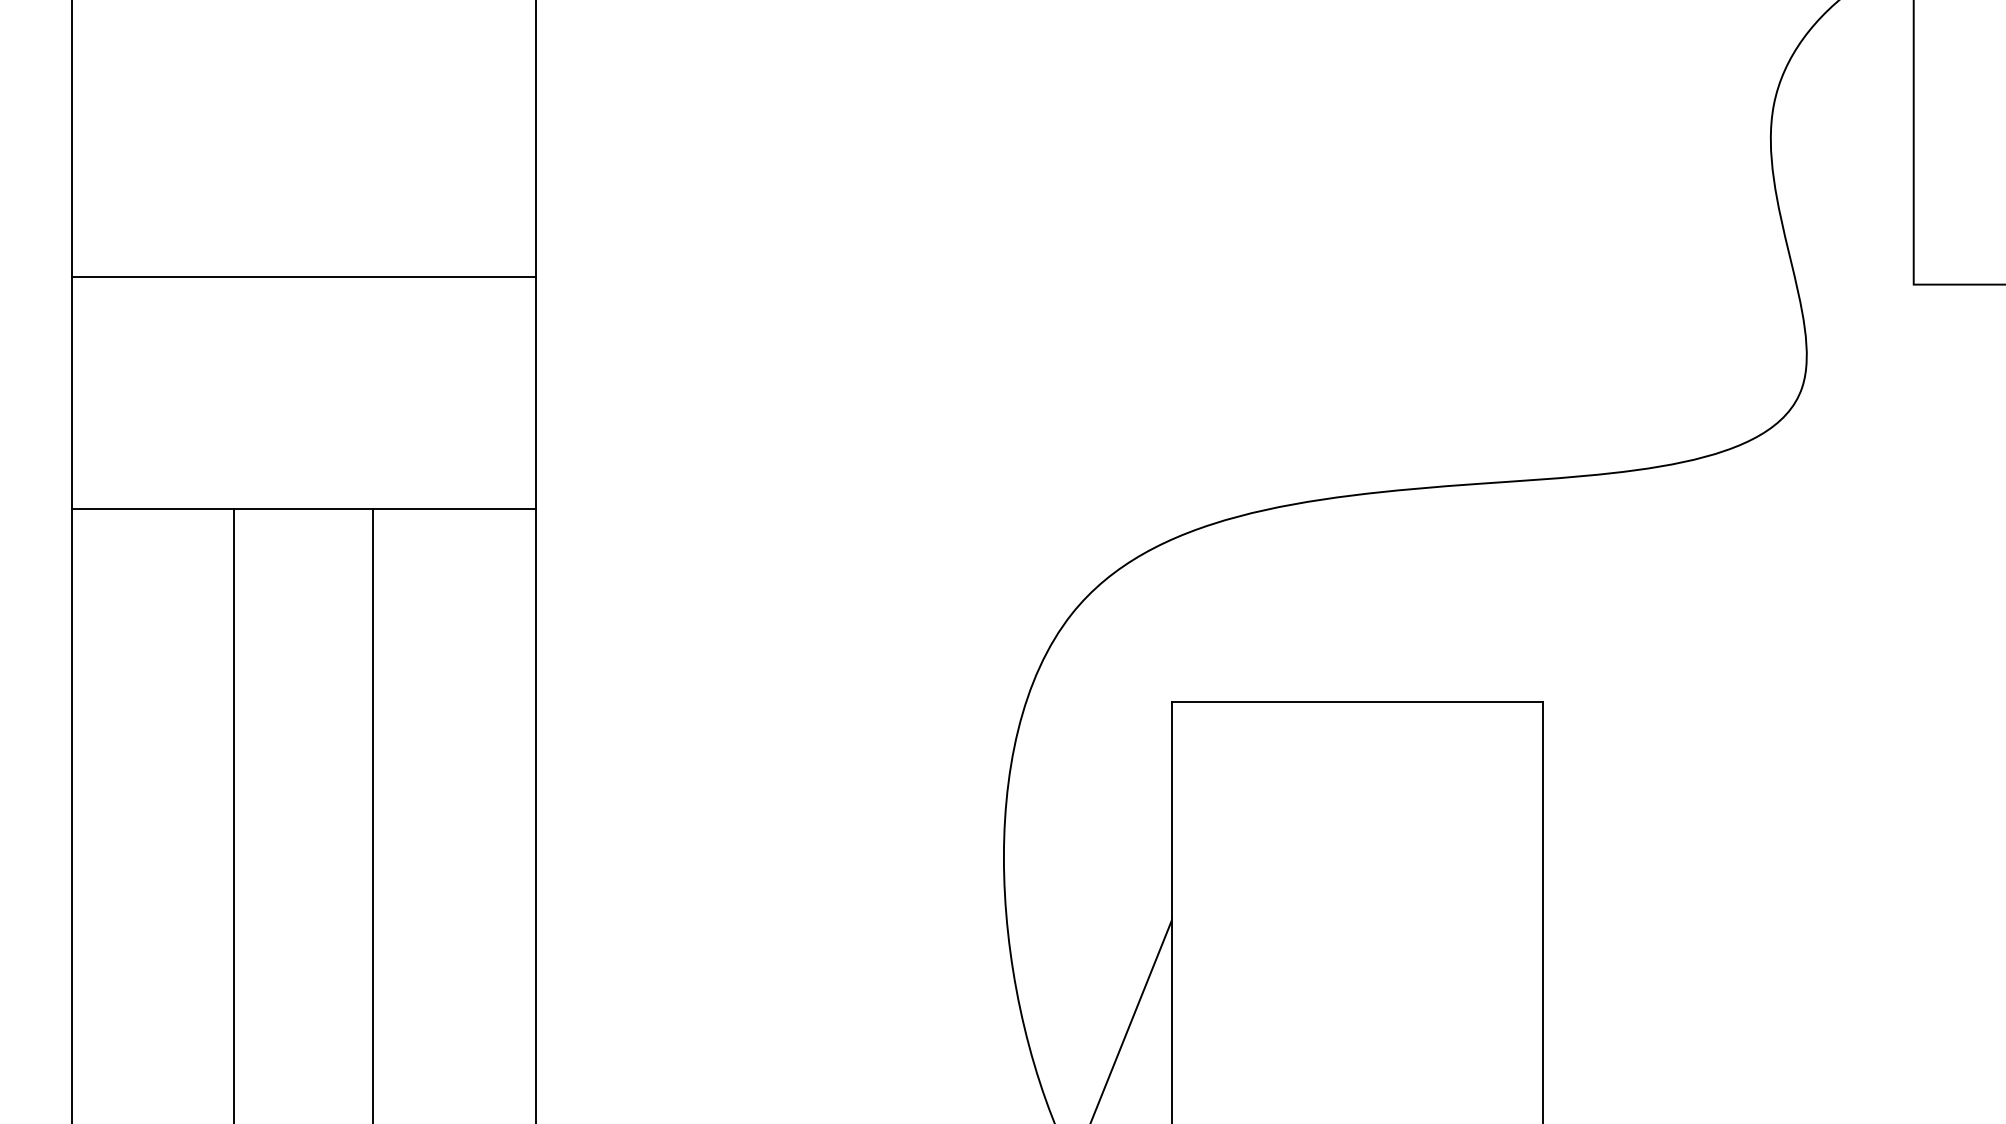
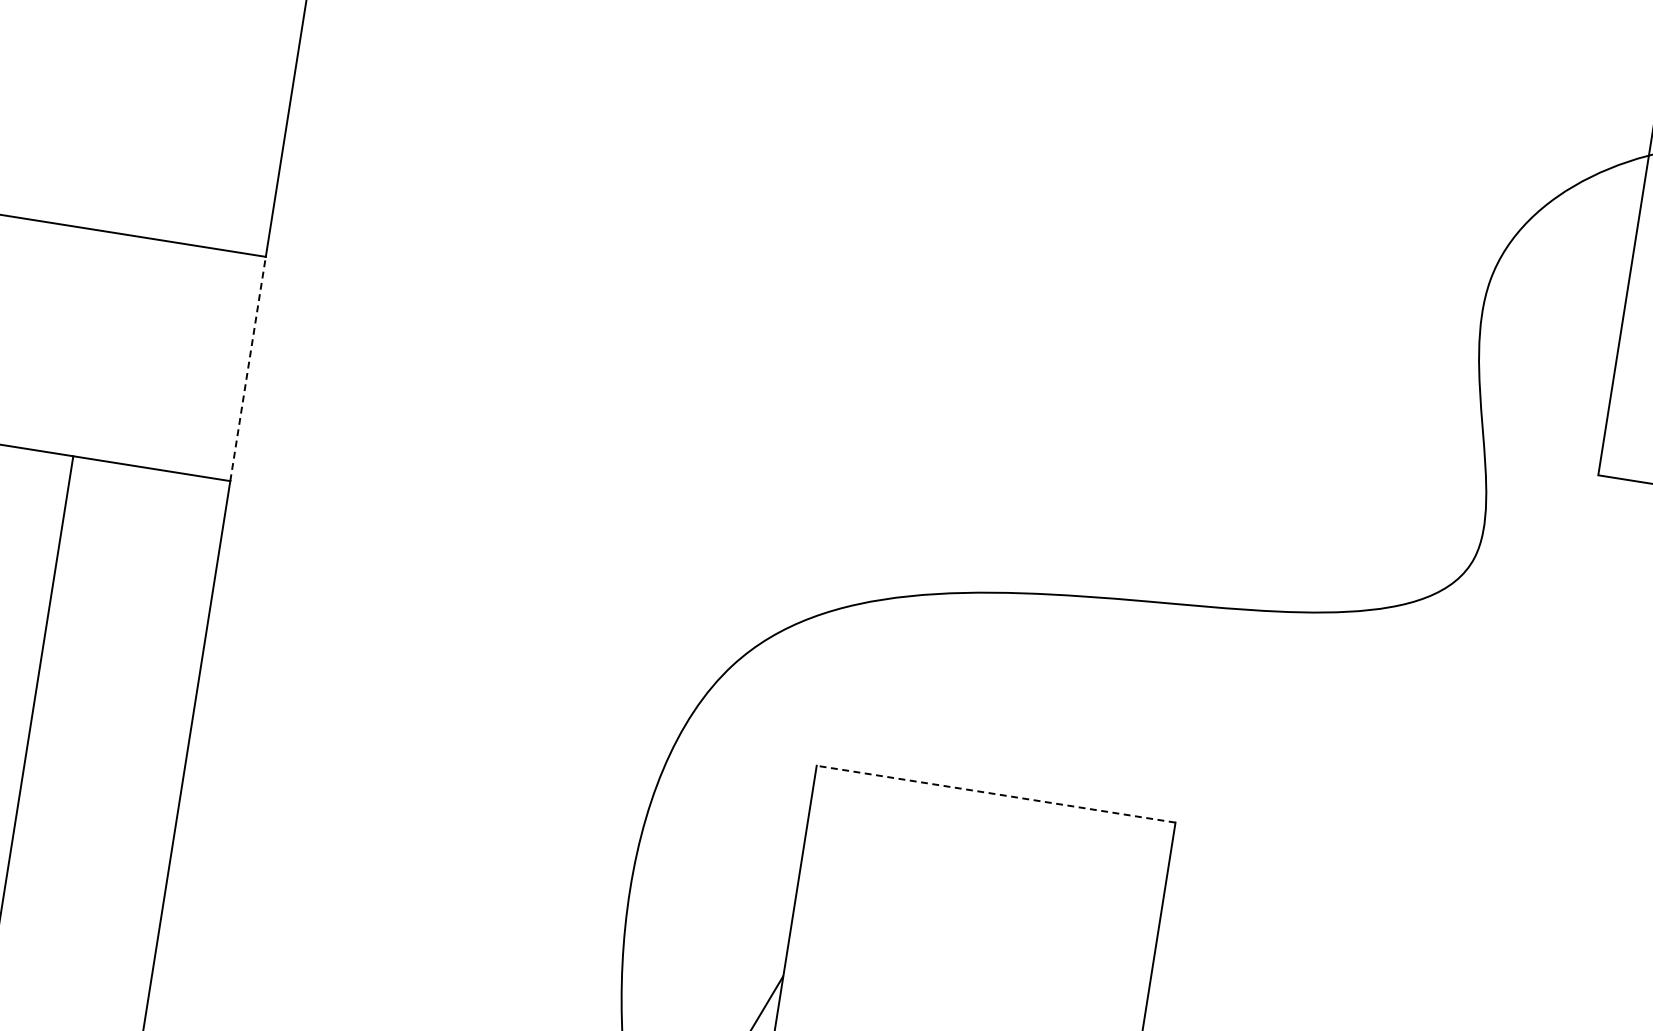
line: (535, 393) -> (247, 369), solid -> dashed
line: (1357, 702) -> (995, 794), solid -> dashed

